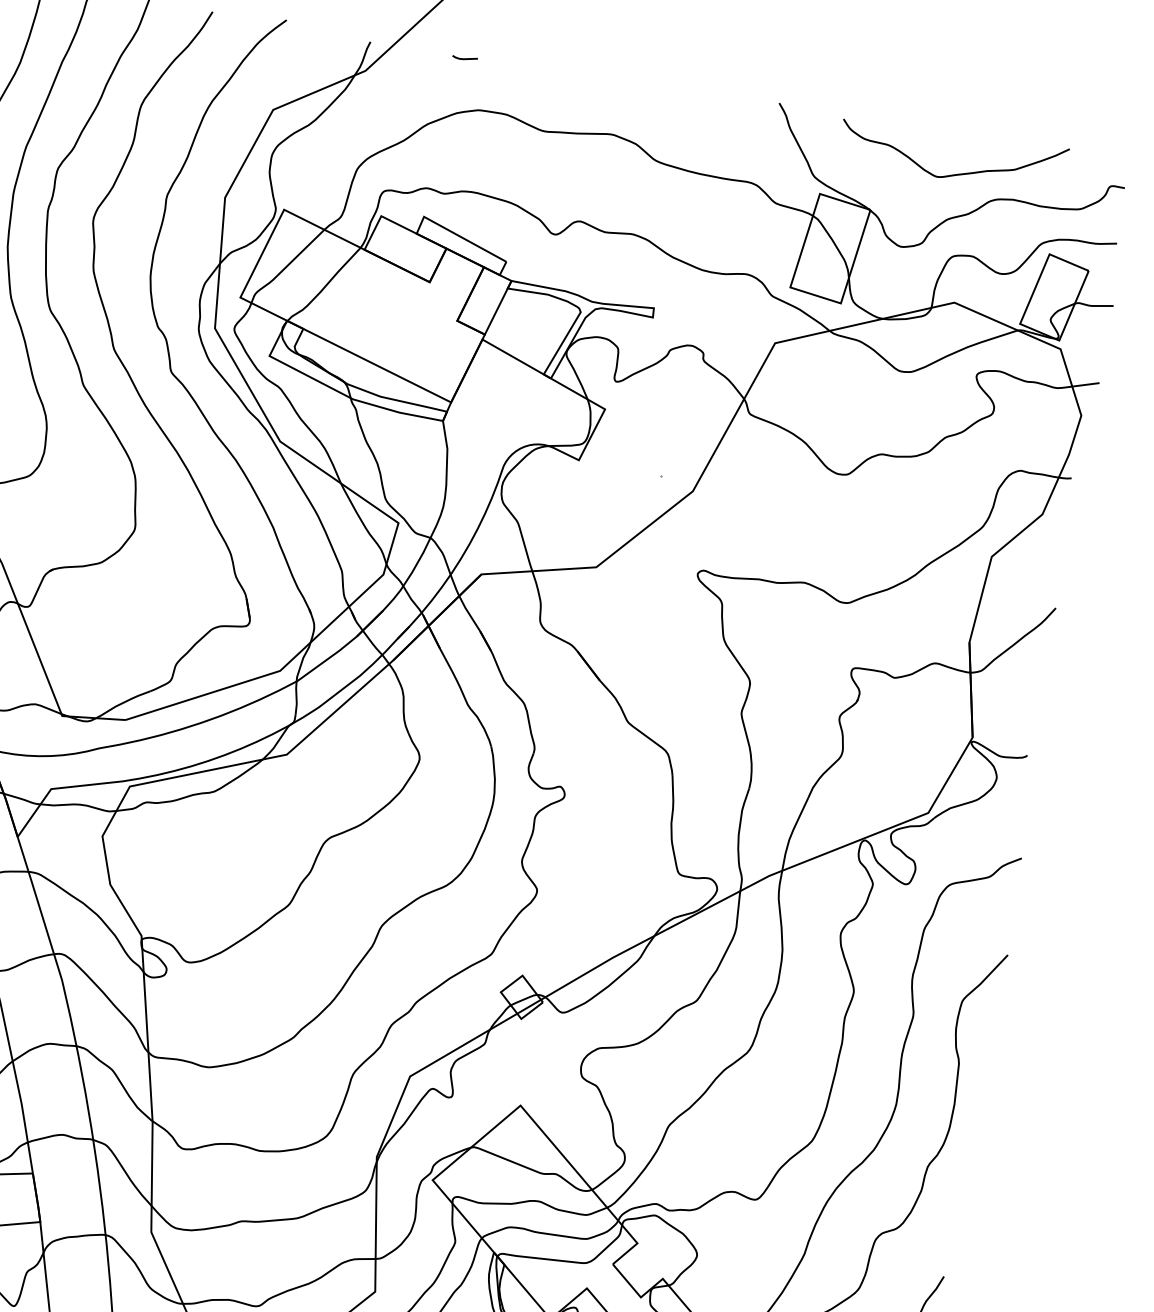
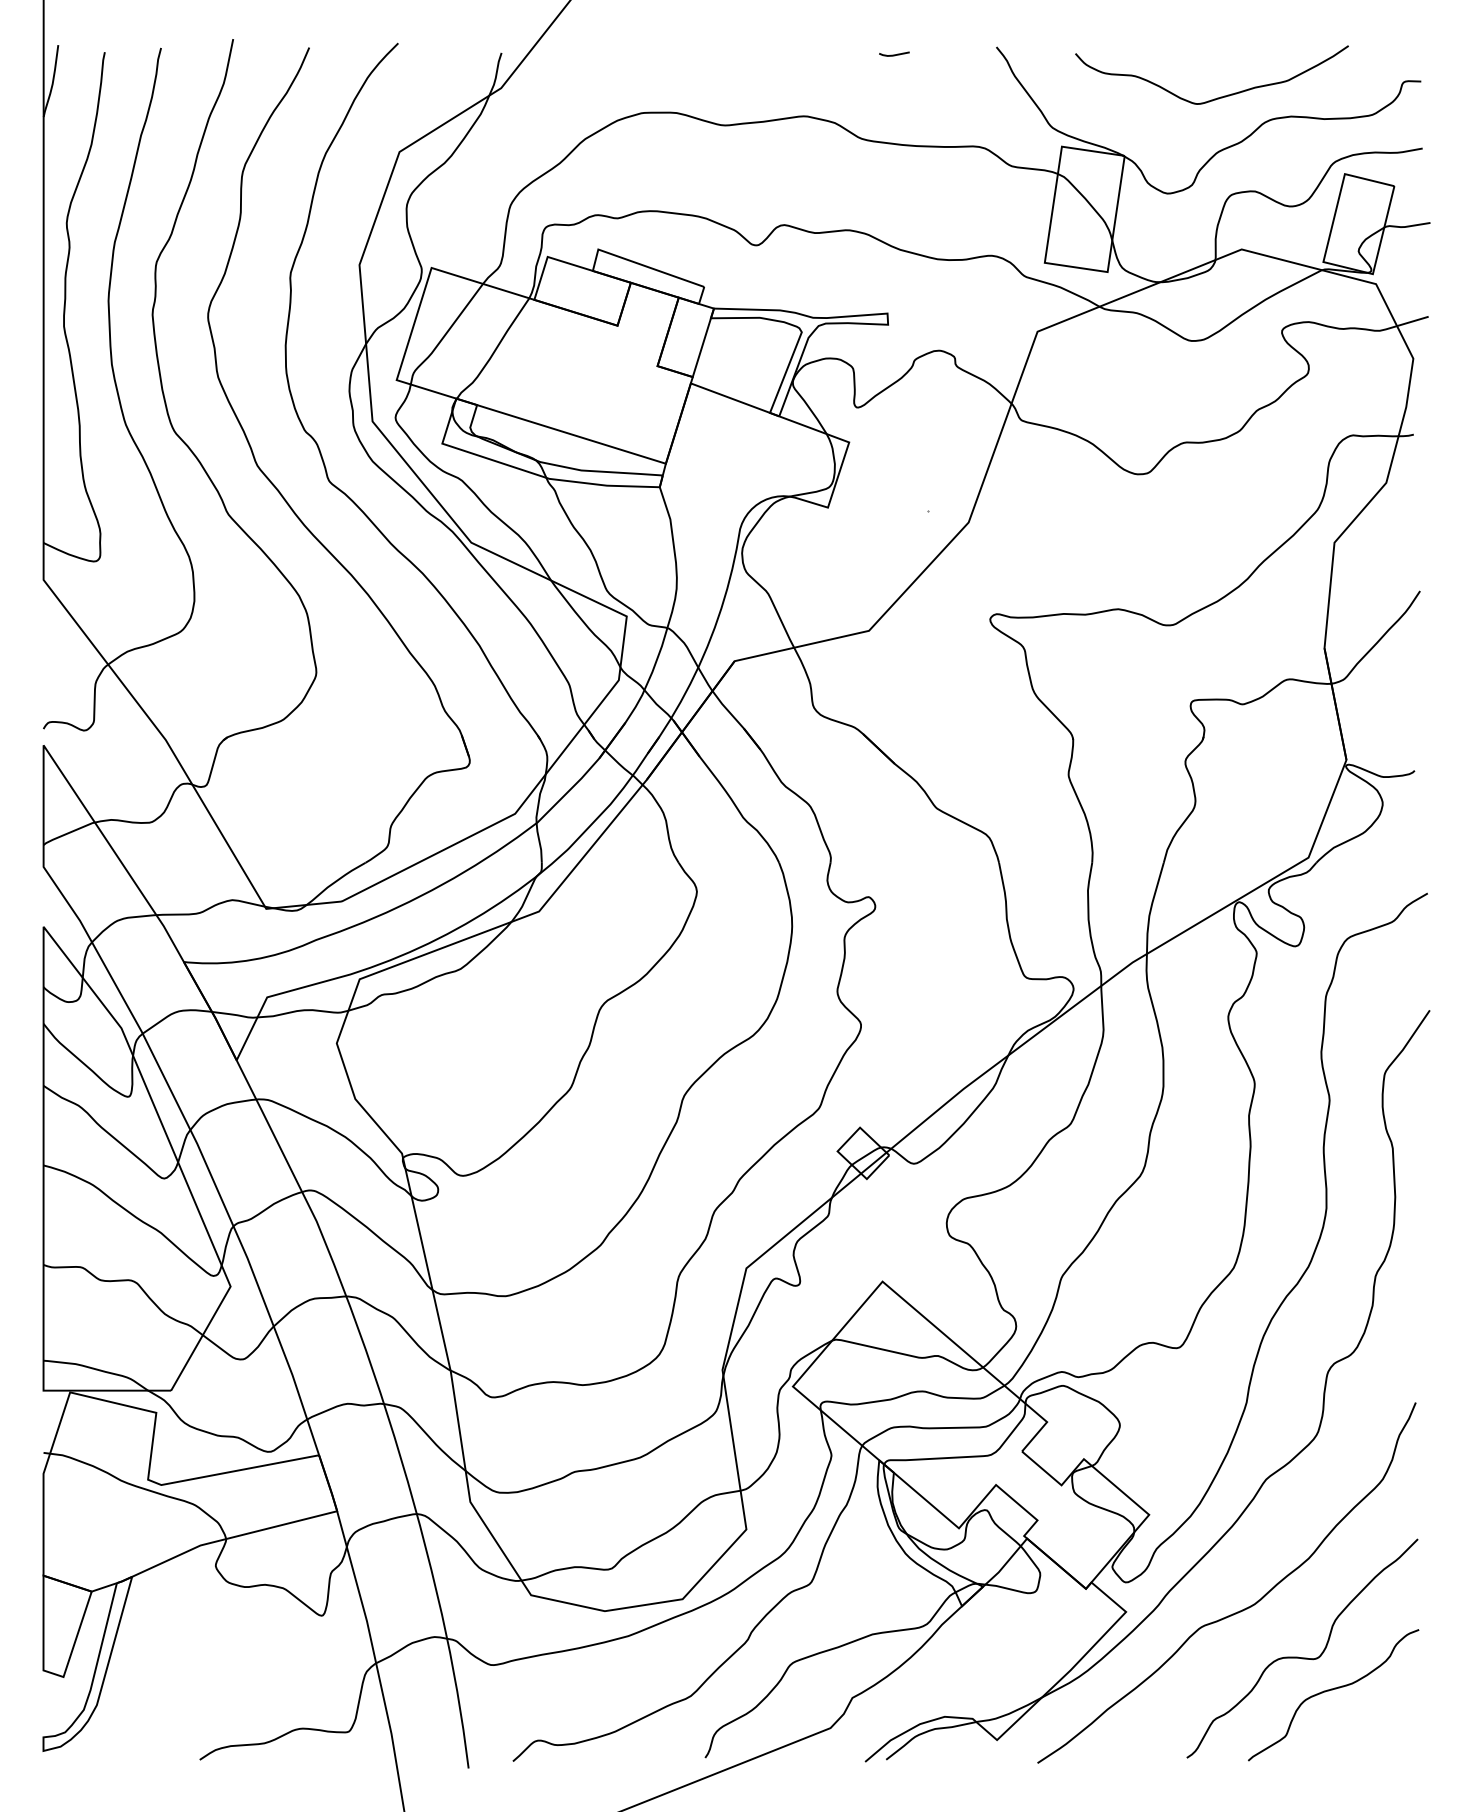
line: (465, 58) -> (894, 54), moved

